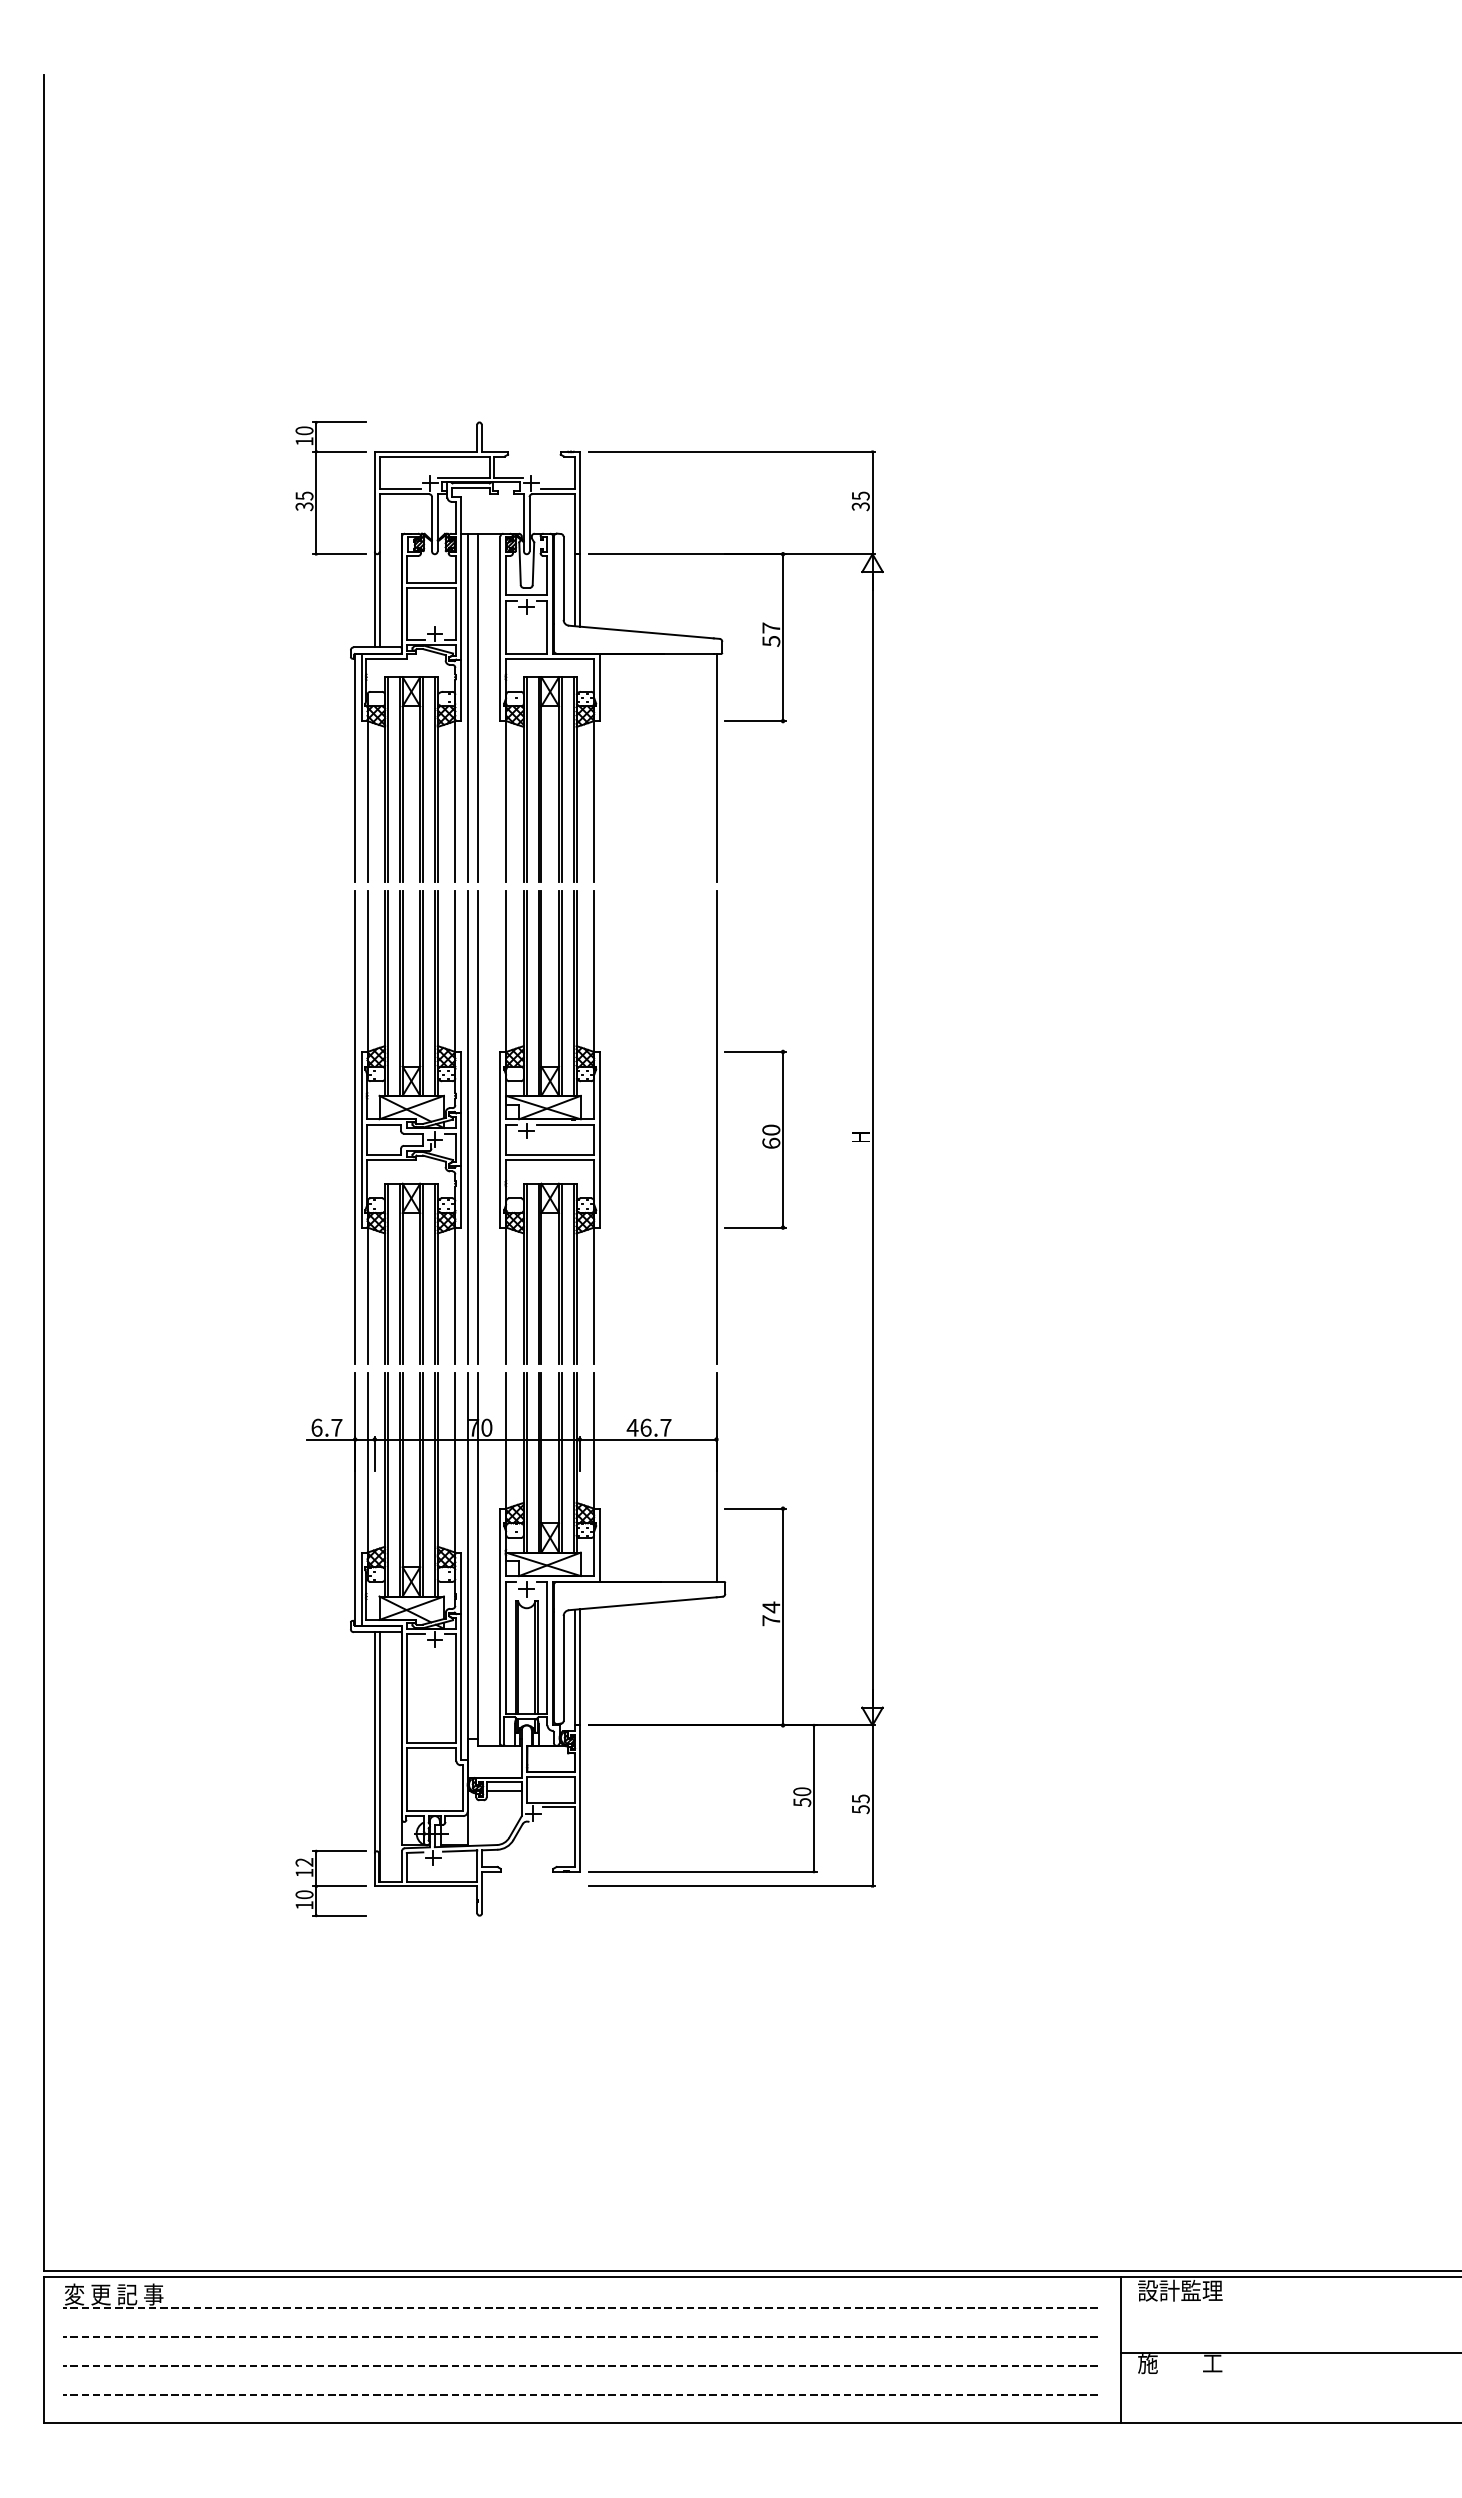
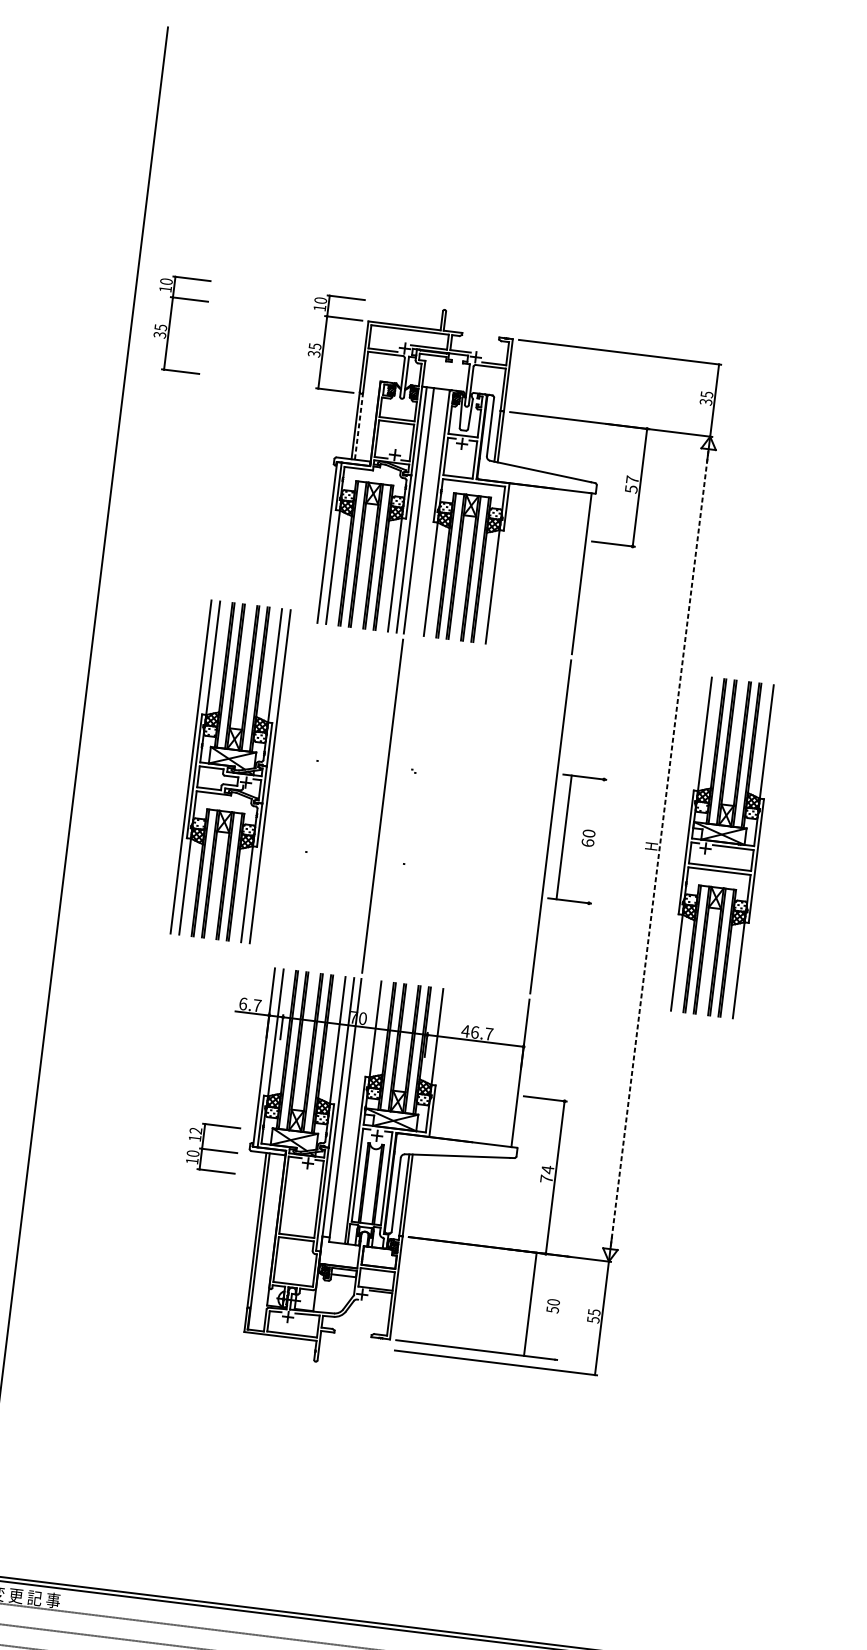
part: (97, 488) -> (169, 323), added
line: (379, 599) -> (358, 425), solid -> dashed
part: (411, 1127) -> (230, 771), moved
part: (549, 1127) -> (721, 848), moved
line: (783, 1139) -> (564, 837), moved
line: (872, 1140) -> (659, 849), solid -> dashed
line: (814, 1798) -> (530, 1304), moved
part: (330, 1883) -> (212, 1147), moved

